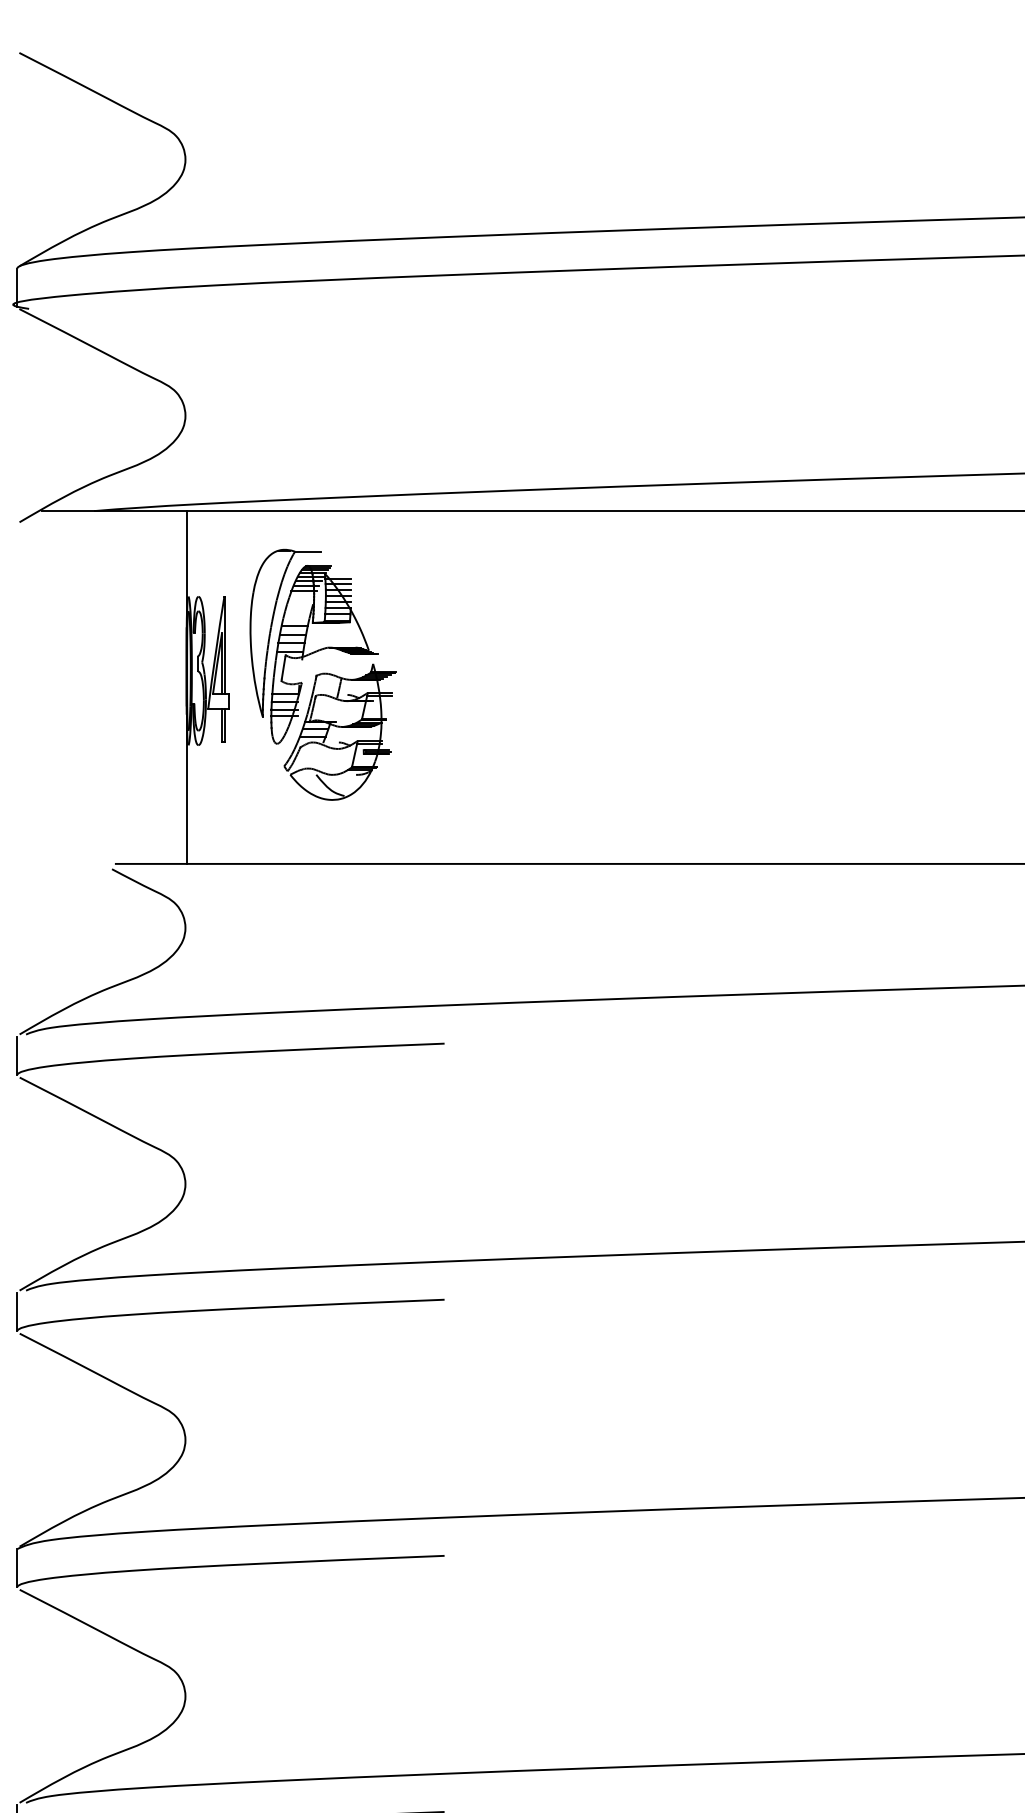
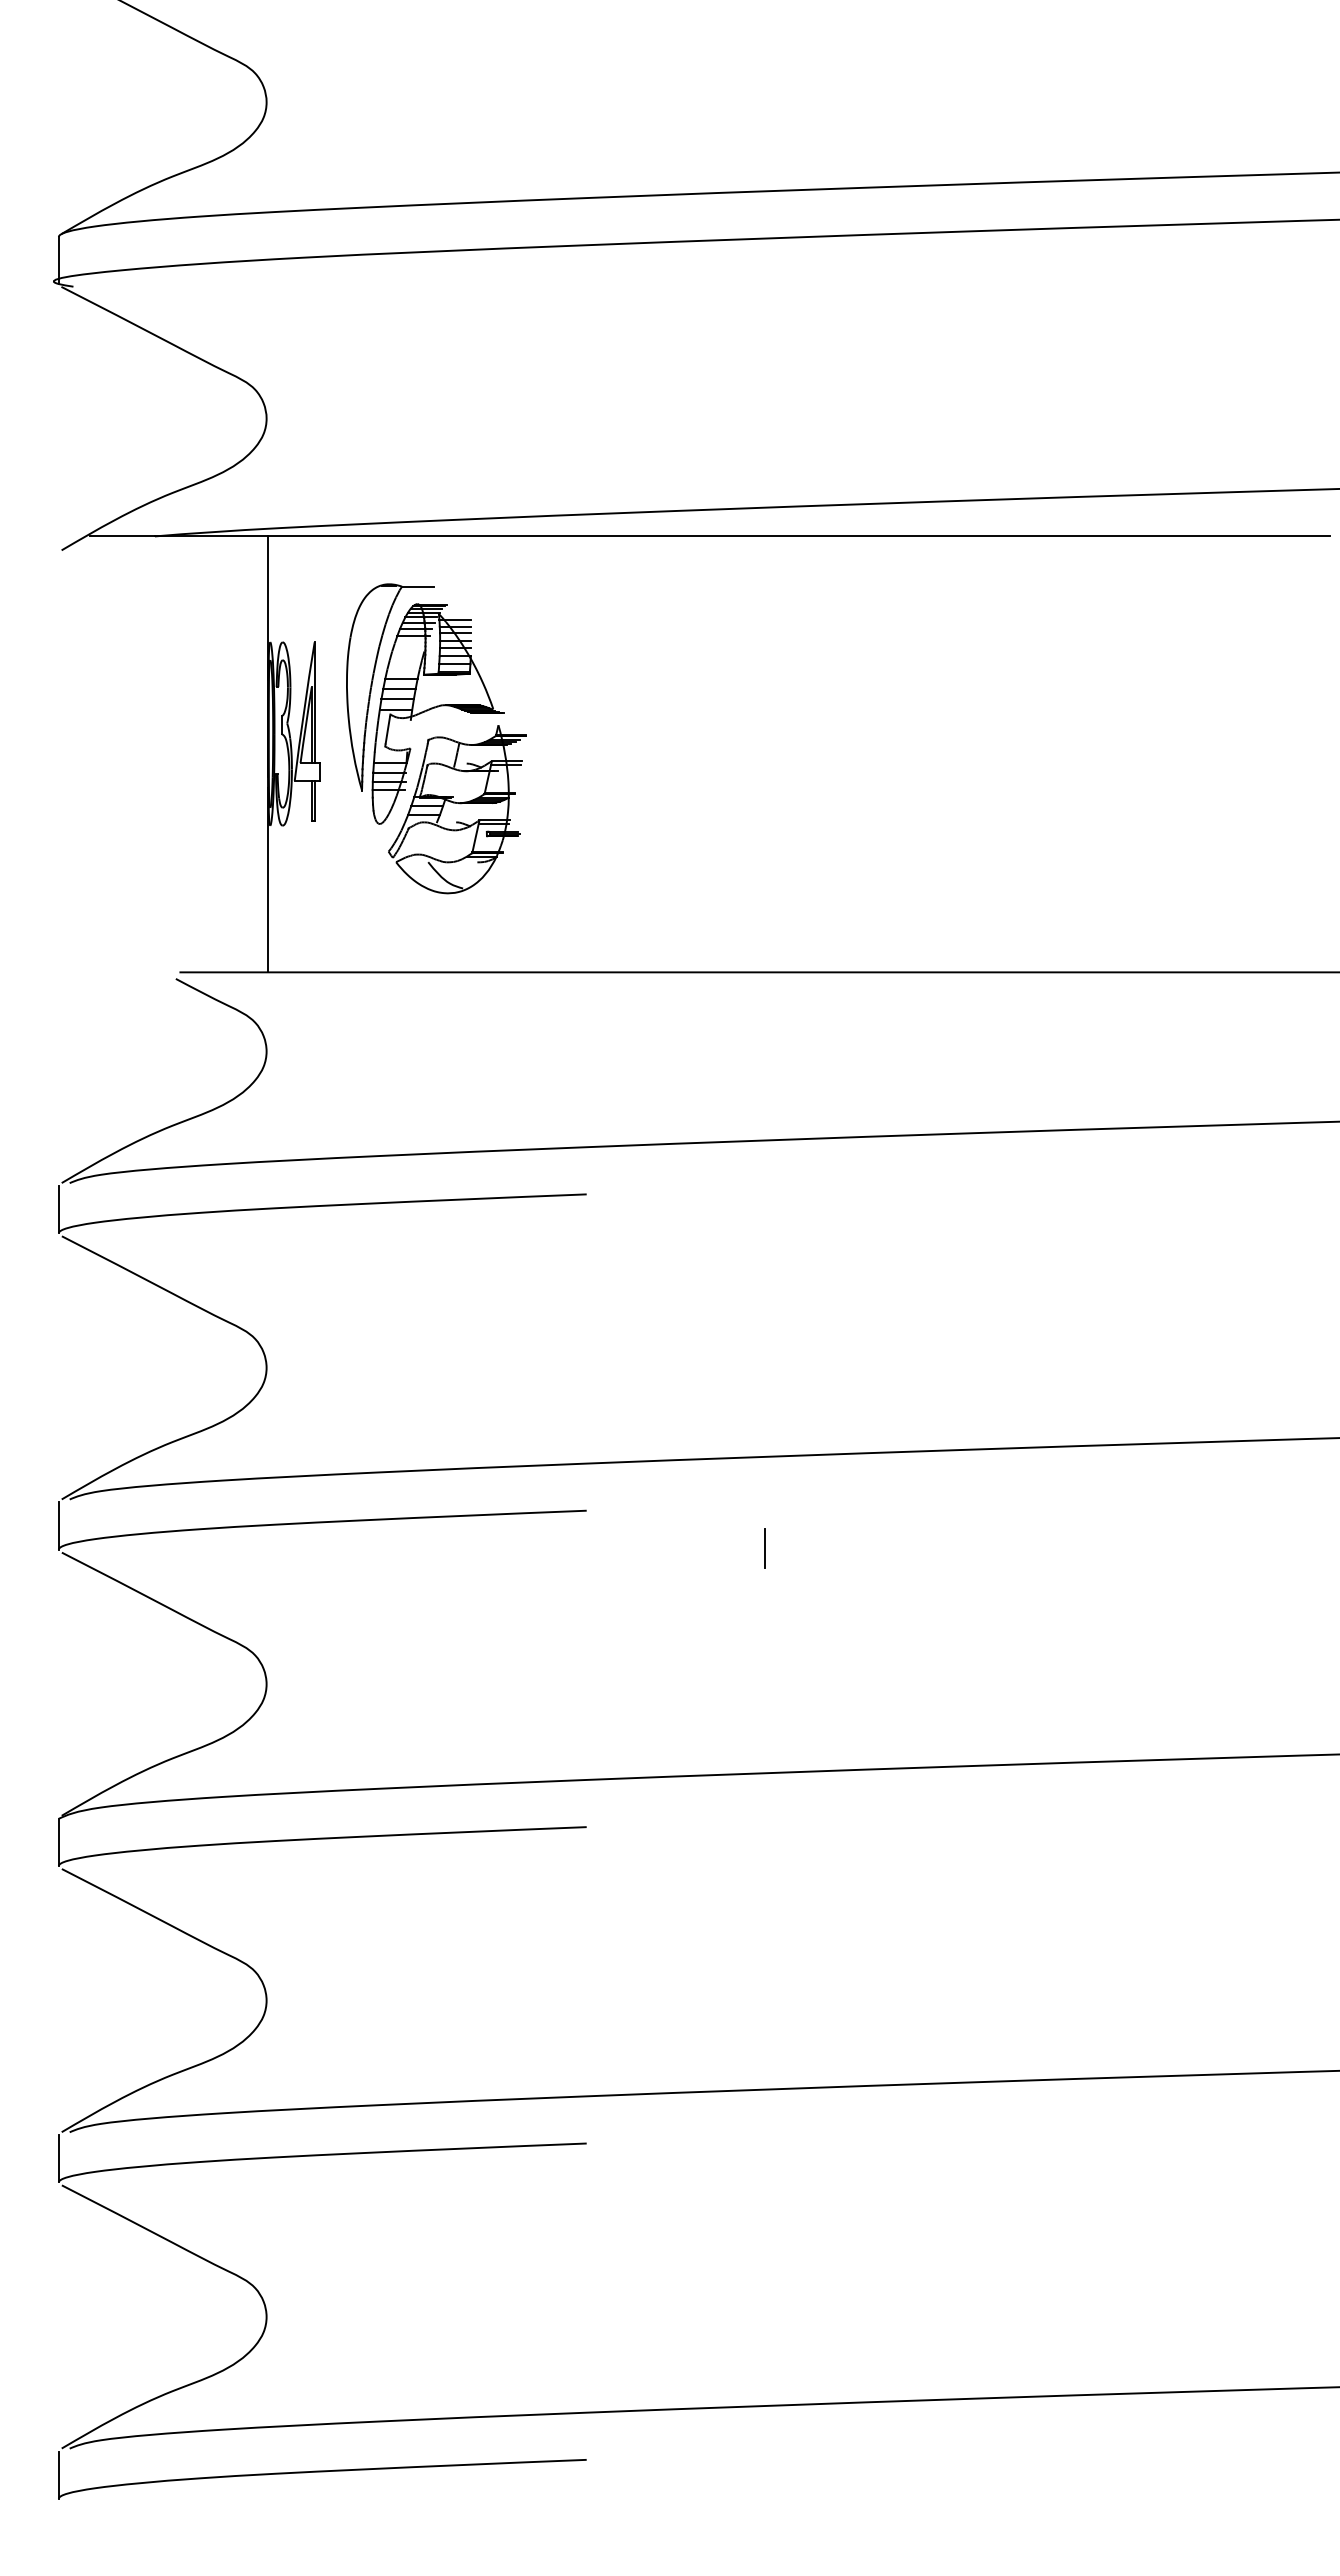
line: (589, 1330) -> (765, 1548), added

